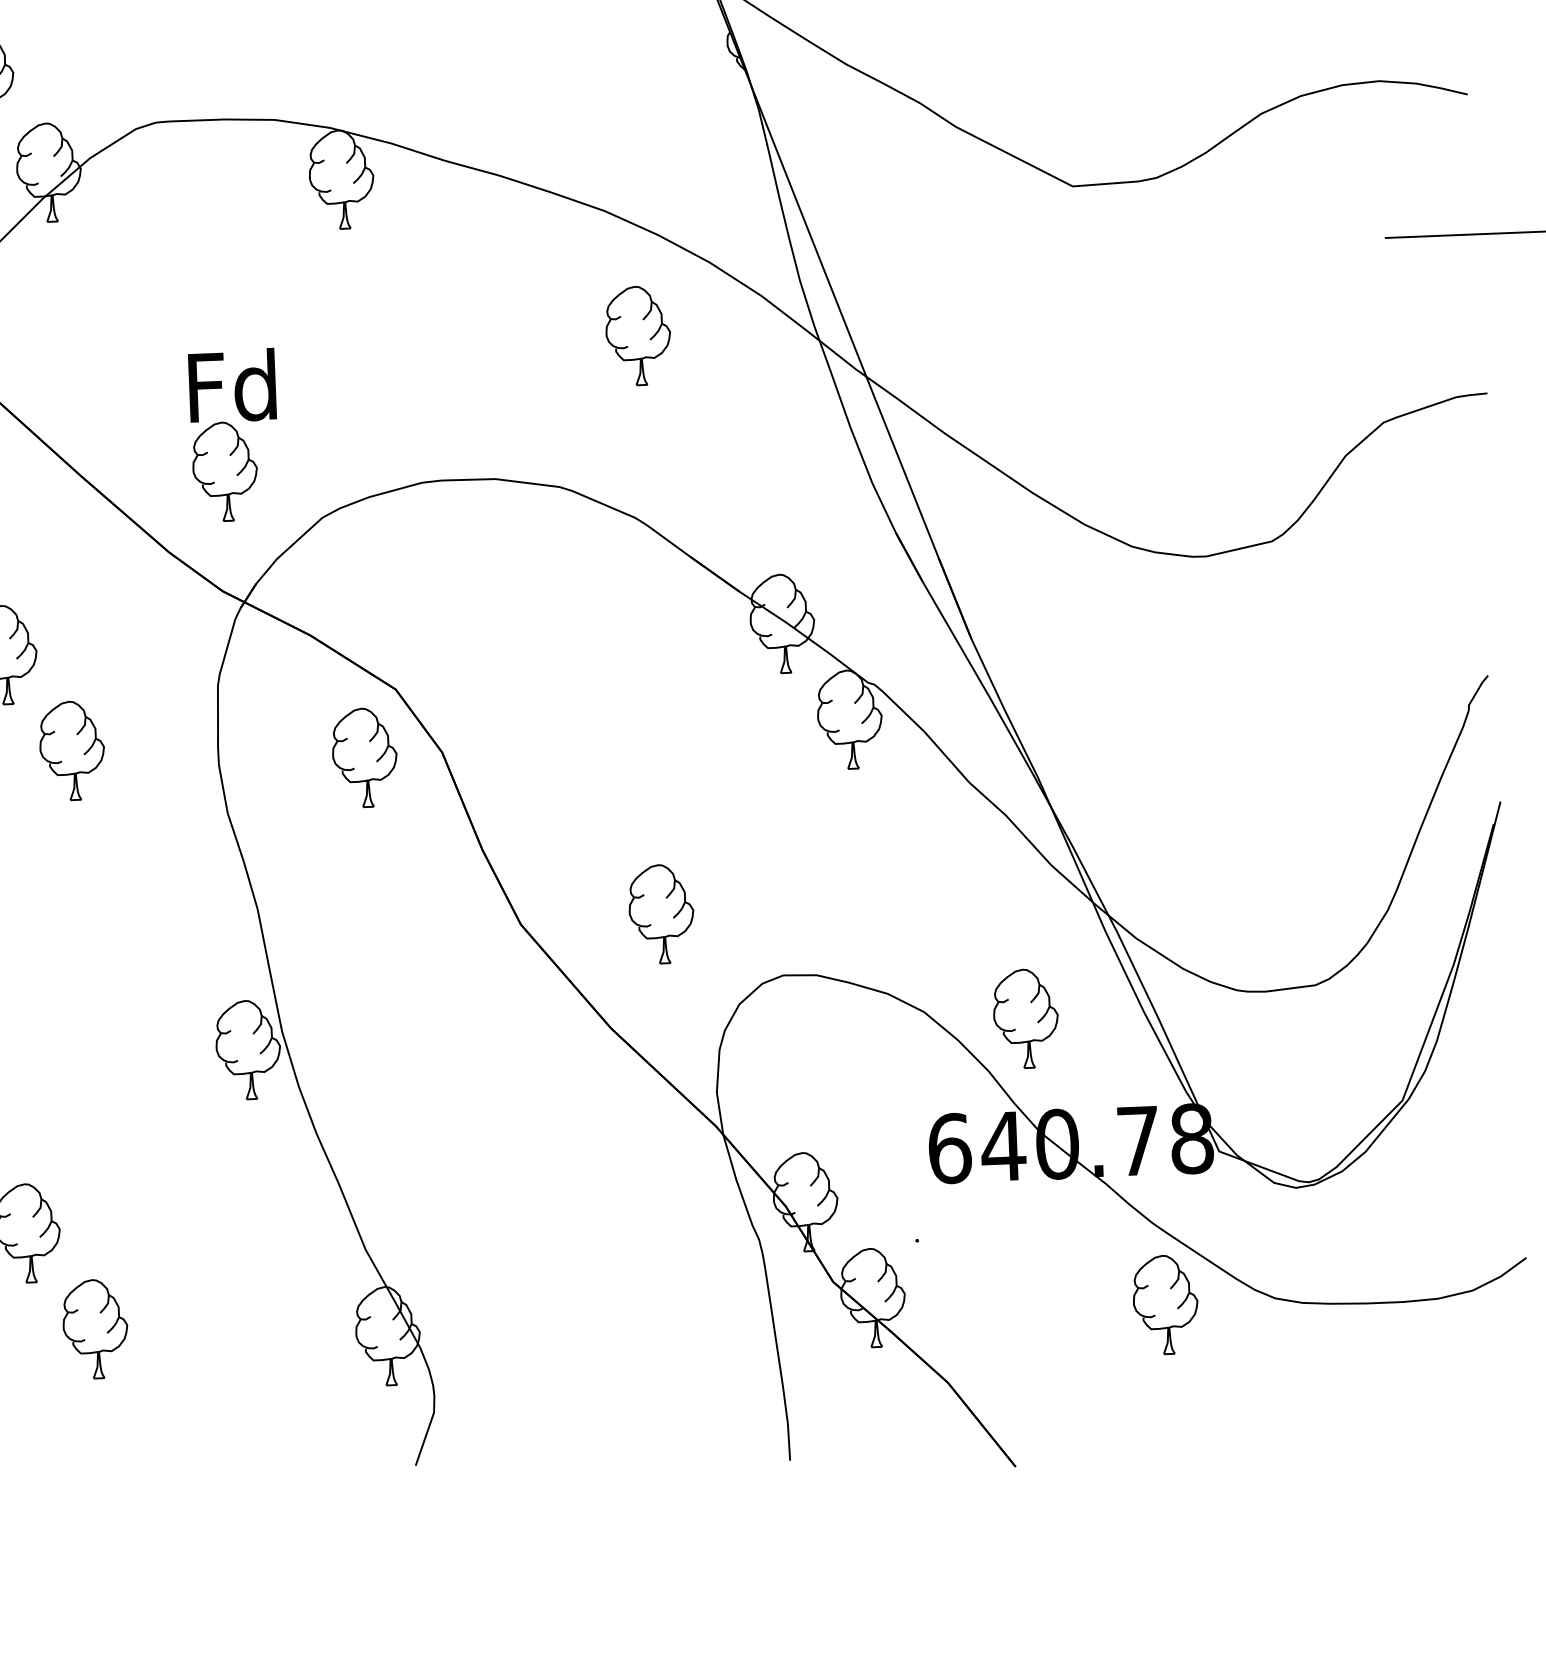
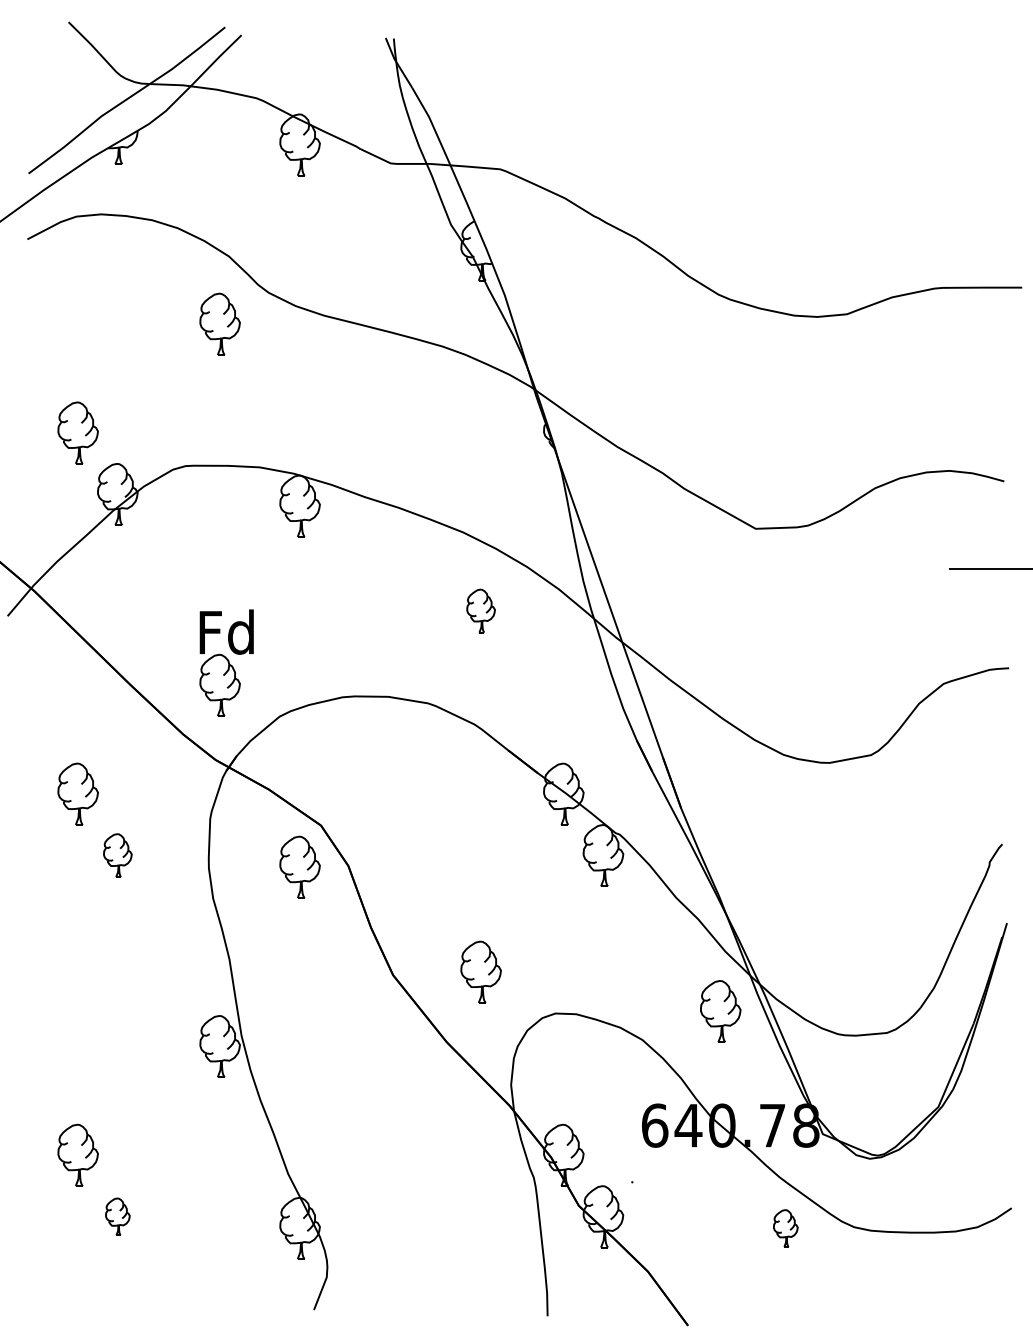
part: (637, 334) -> (480, 610), size x0.7
part: (71, 750) -> (117, 855), size x0.7
part: (1025, 1018) -> (720, 1011), moved
part: (1165, 1304) -> (785, 1228), size x0.6
part: (94, 1328) -> (117, 1216), size x0.6

